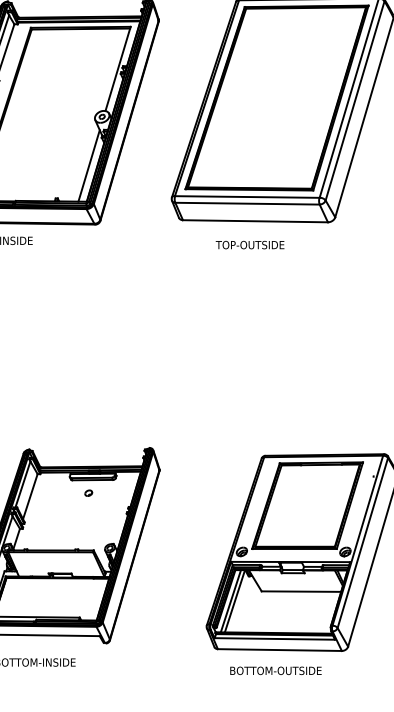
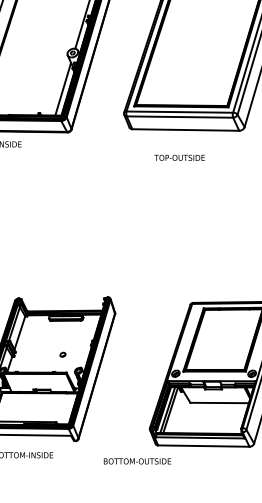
text: (249, 244) -> (179, 157), moved
part: (88, 492) -> (62, 354), moved
text: (275, 670) -> (137, 461), moved

